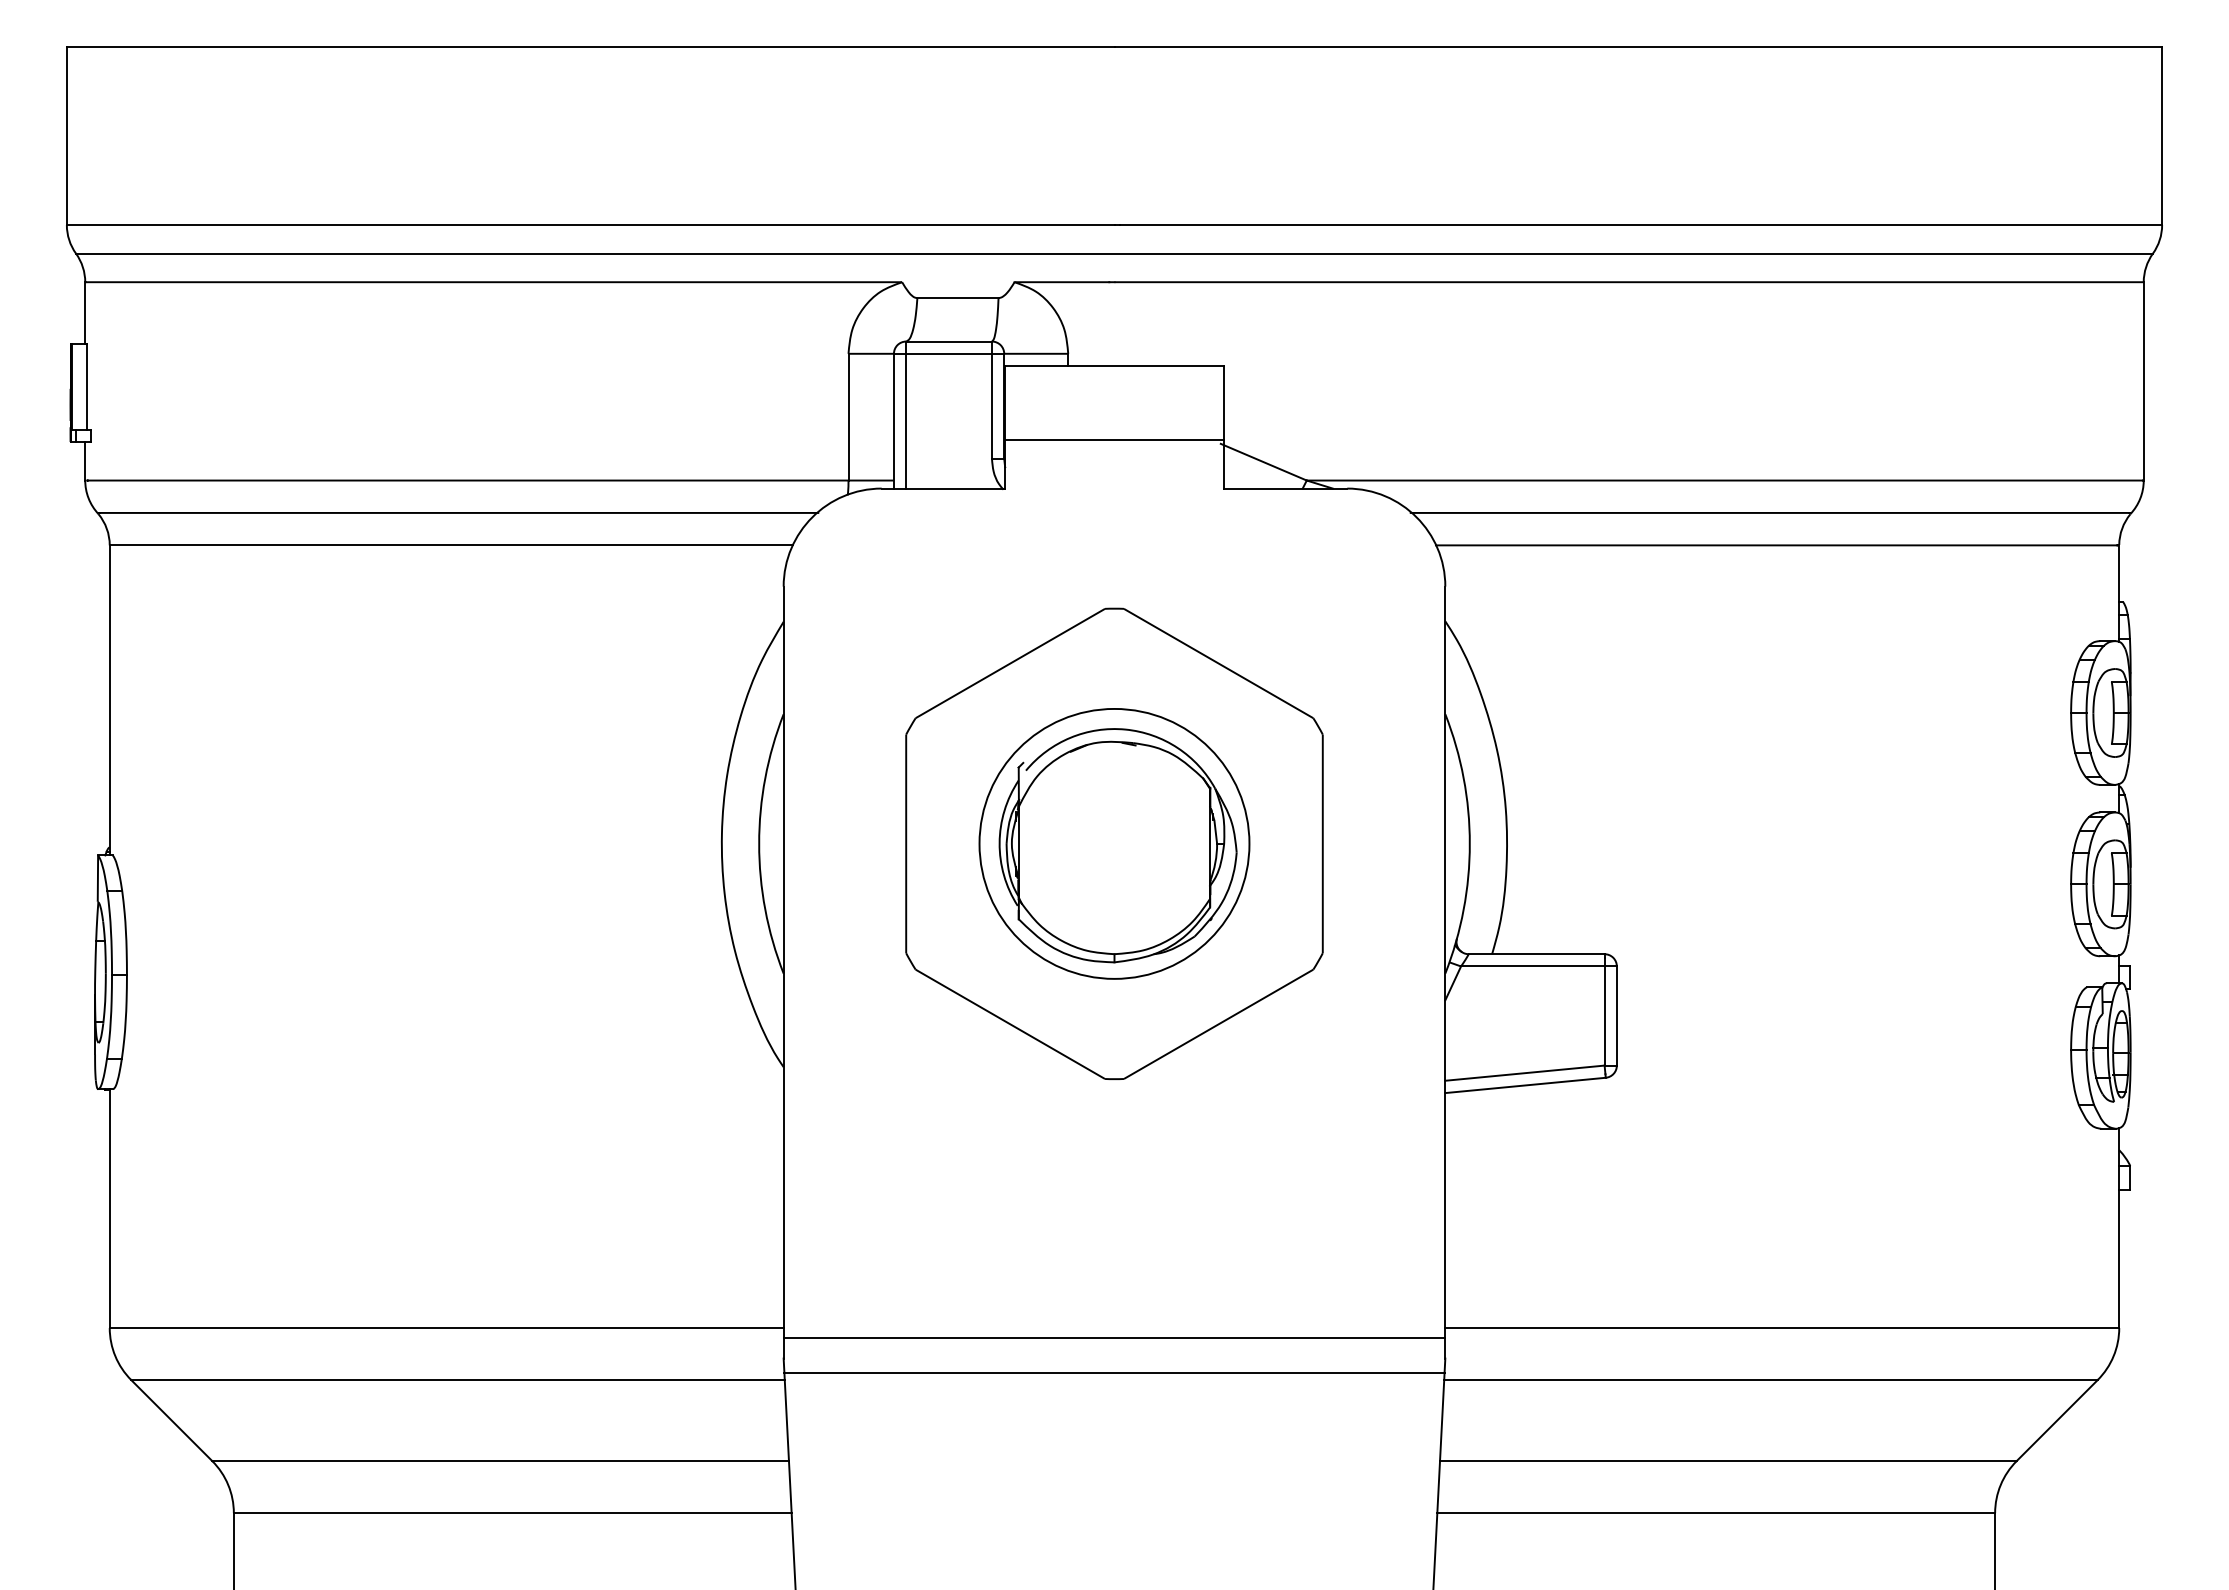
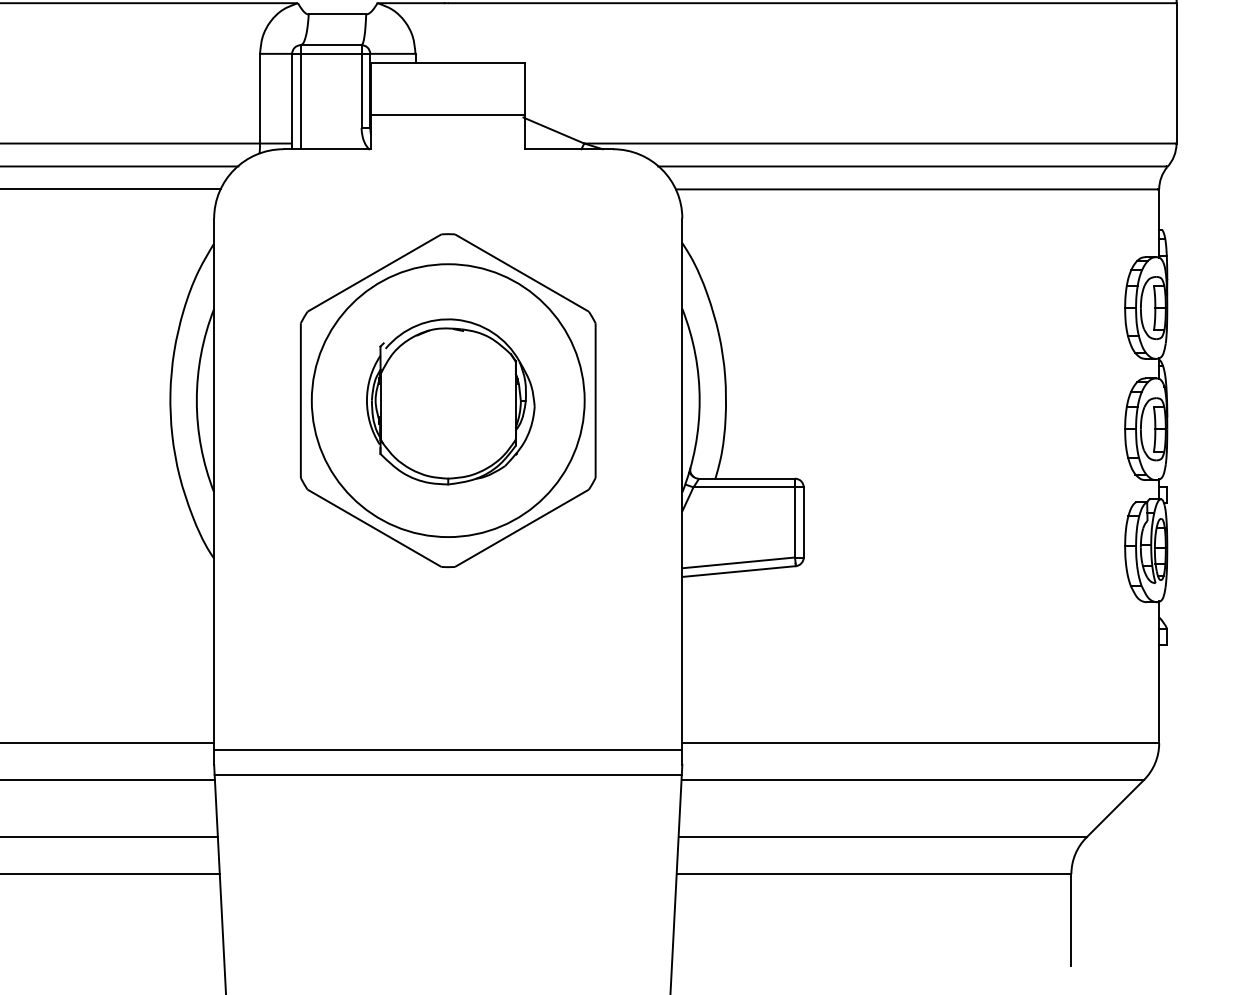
circle: (1114, 843) -> (448, 400), size x1.43

